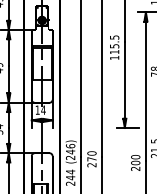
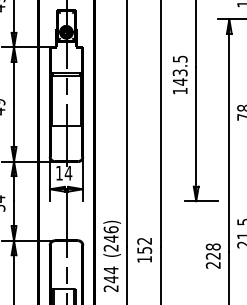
text: (114, 49) -> (180, 77), 115.5 -> 143.5
text: (91, 159) -> (143, 250), 270 -> 152
text: (135, 160) -> (213, 252), 200 -> 228

